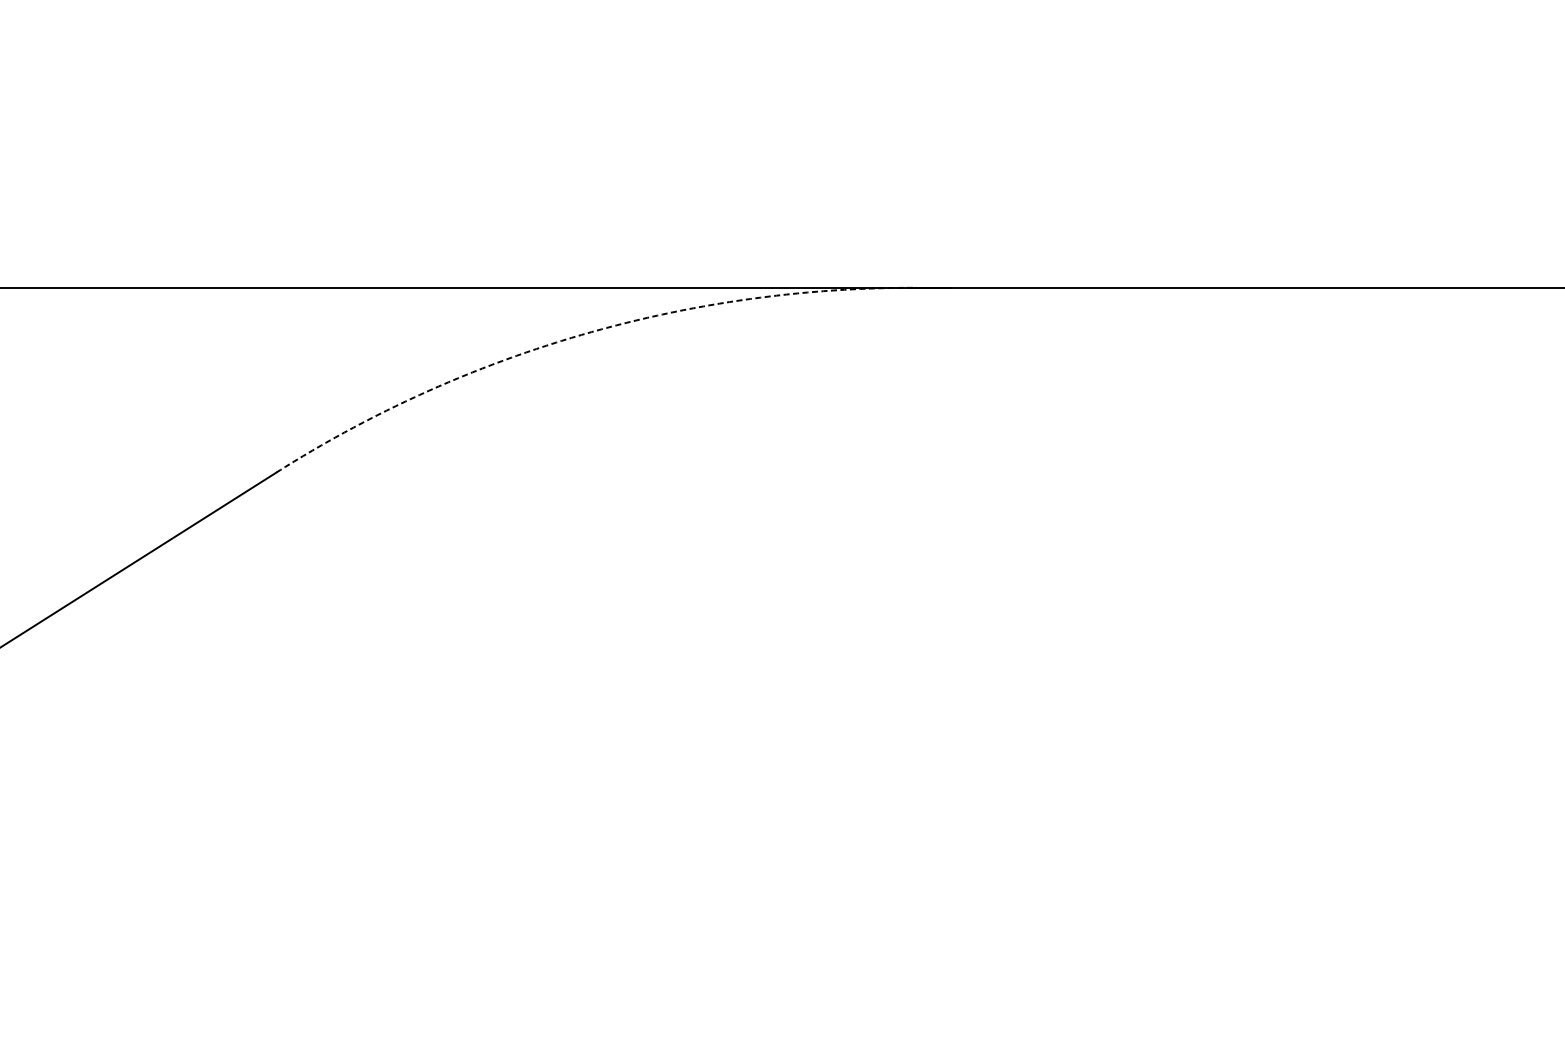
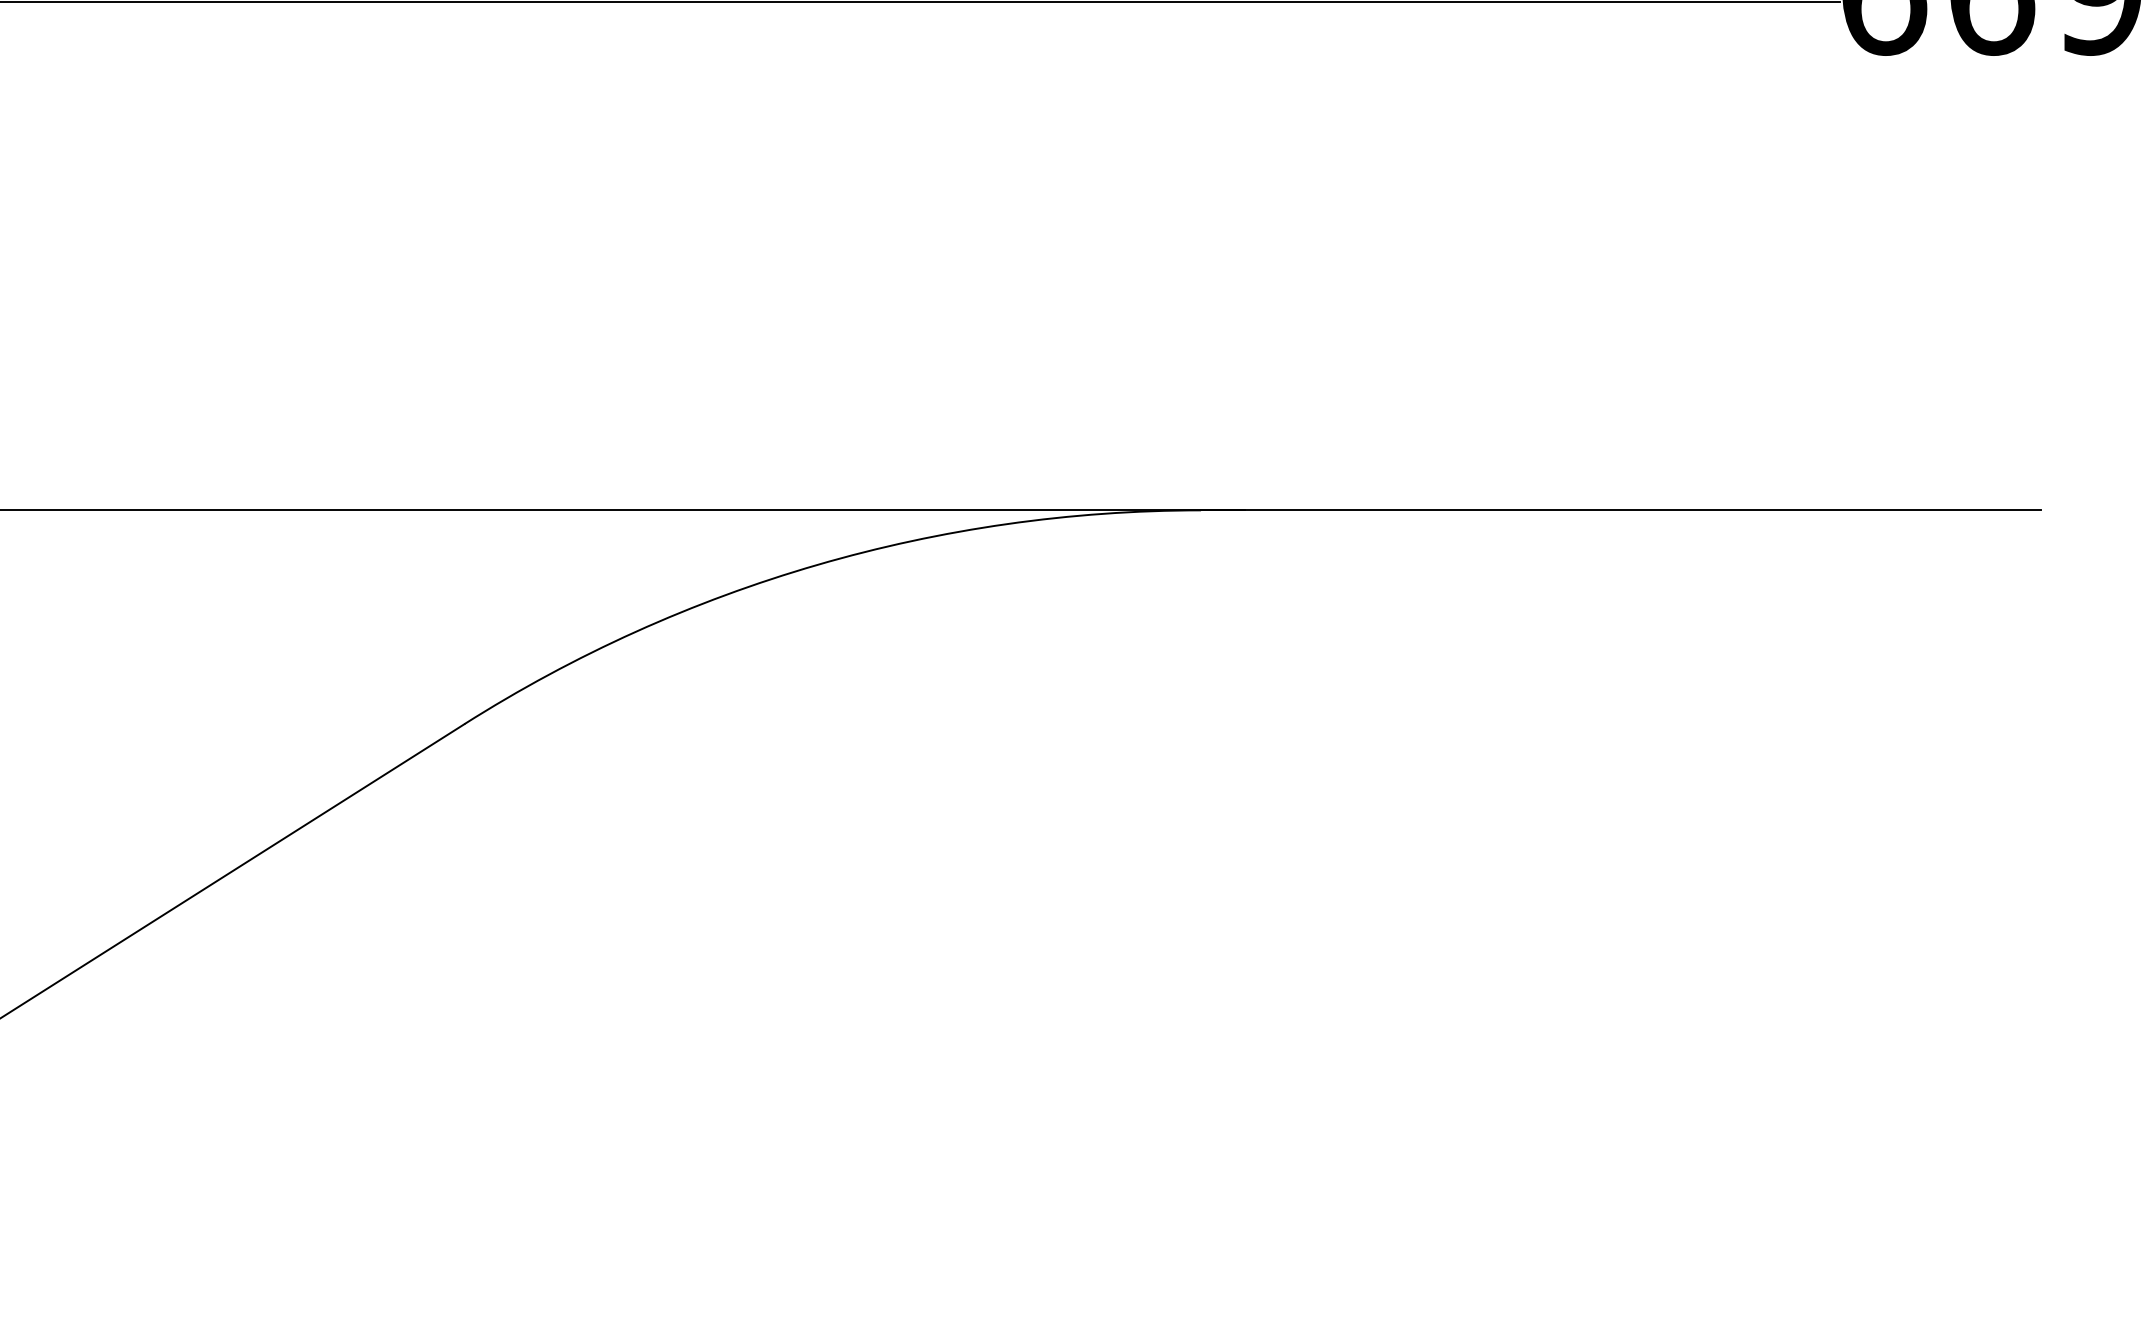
arc: (581, 334) -> (817, 564), dashed -> solid

